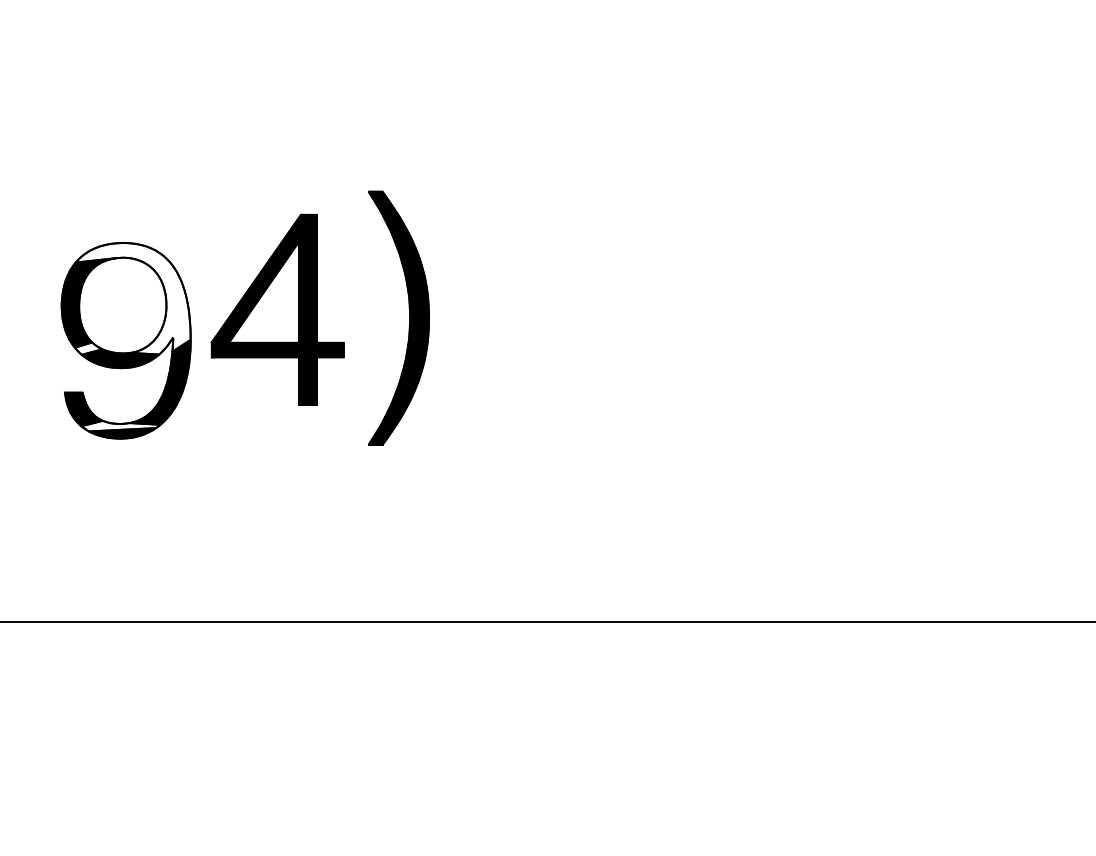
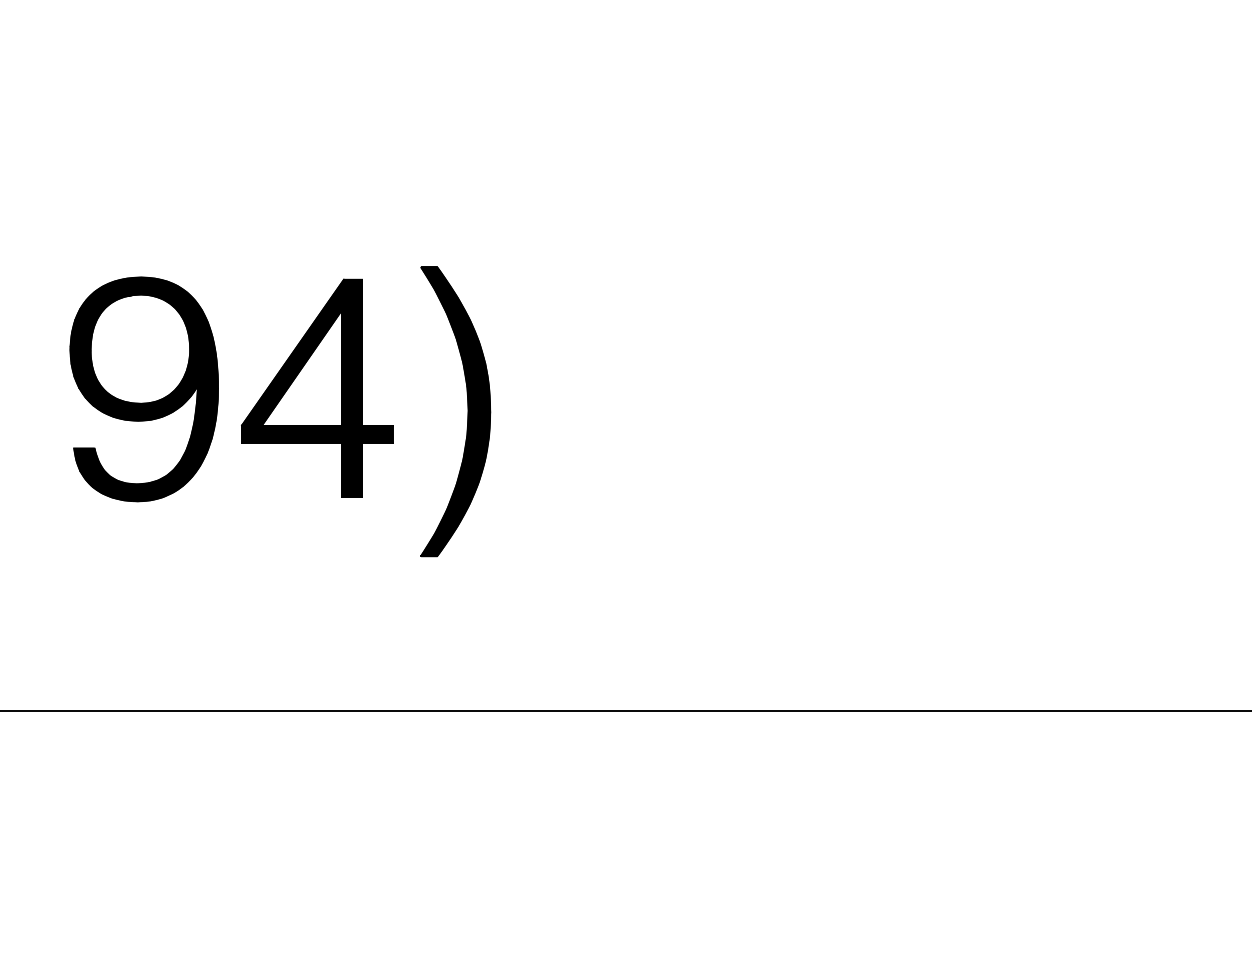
fill: (132, 298) -> (151, 341), added
part: (277, 309) -> (317, 387), moved
part: (409, 317) -> (467, 410), moved
fill: (88, 348) -> (101, 398), added
fill: (120, 425) -> (137, 486), added

